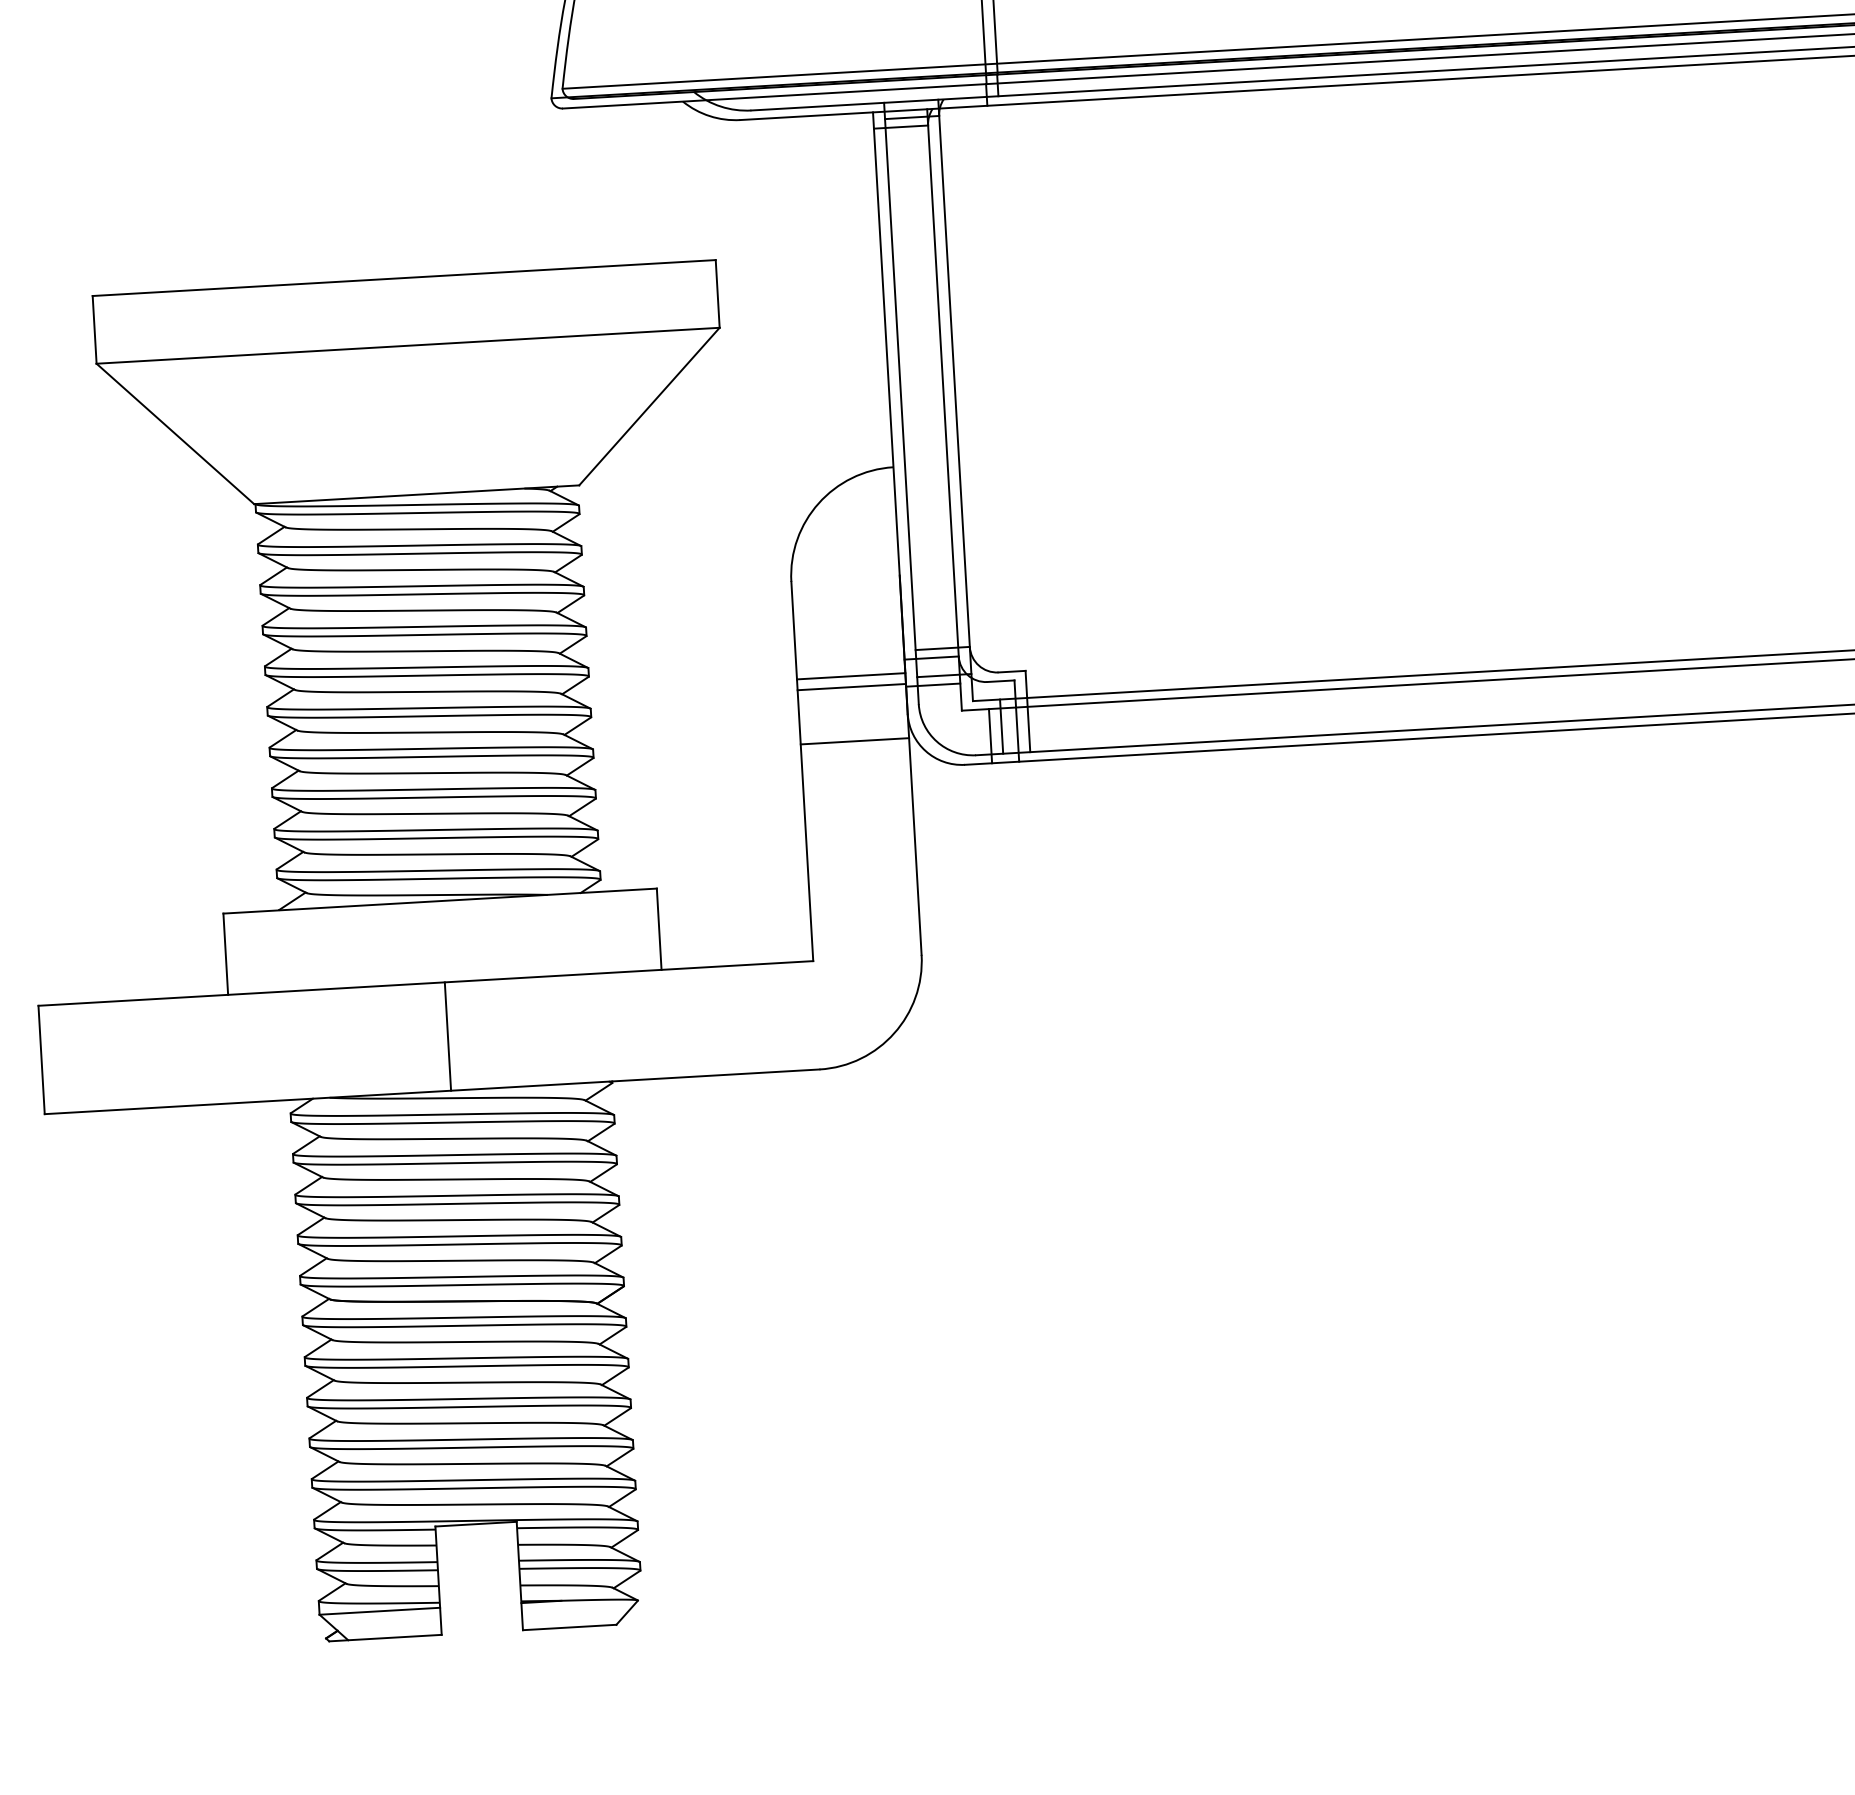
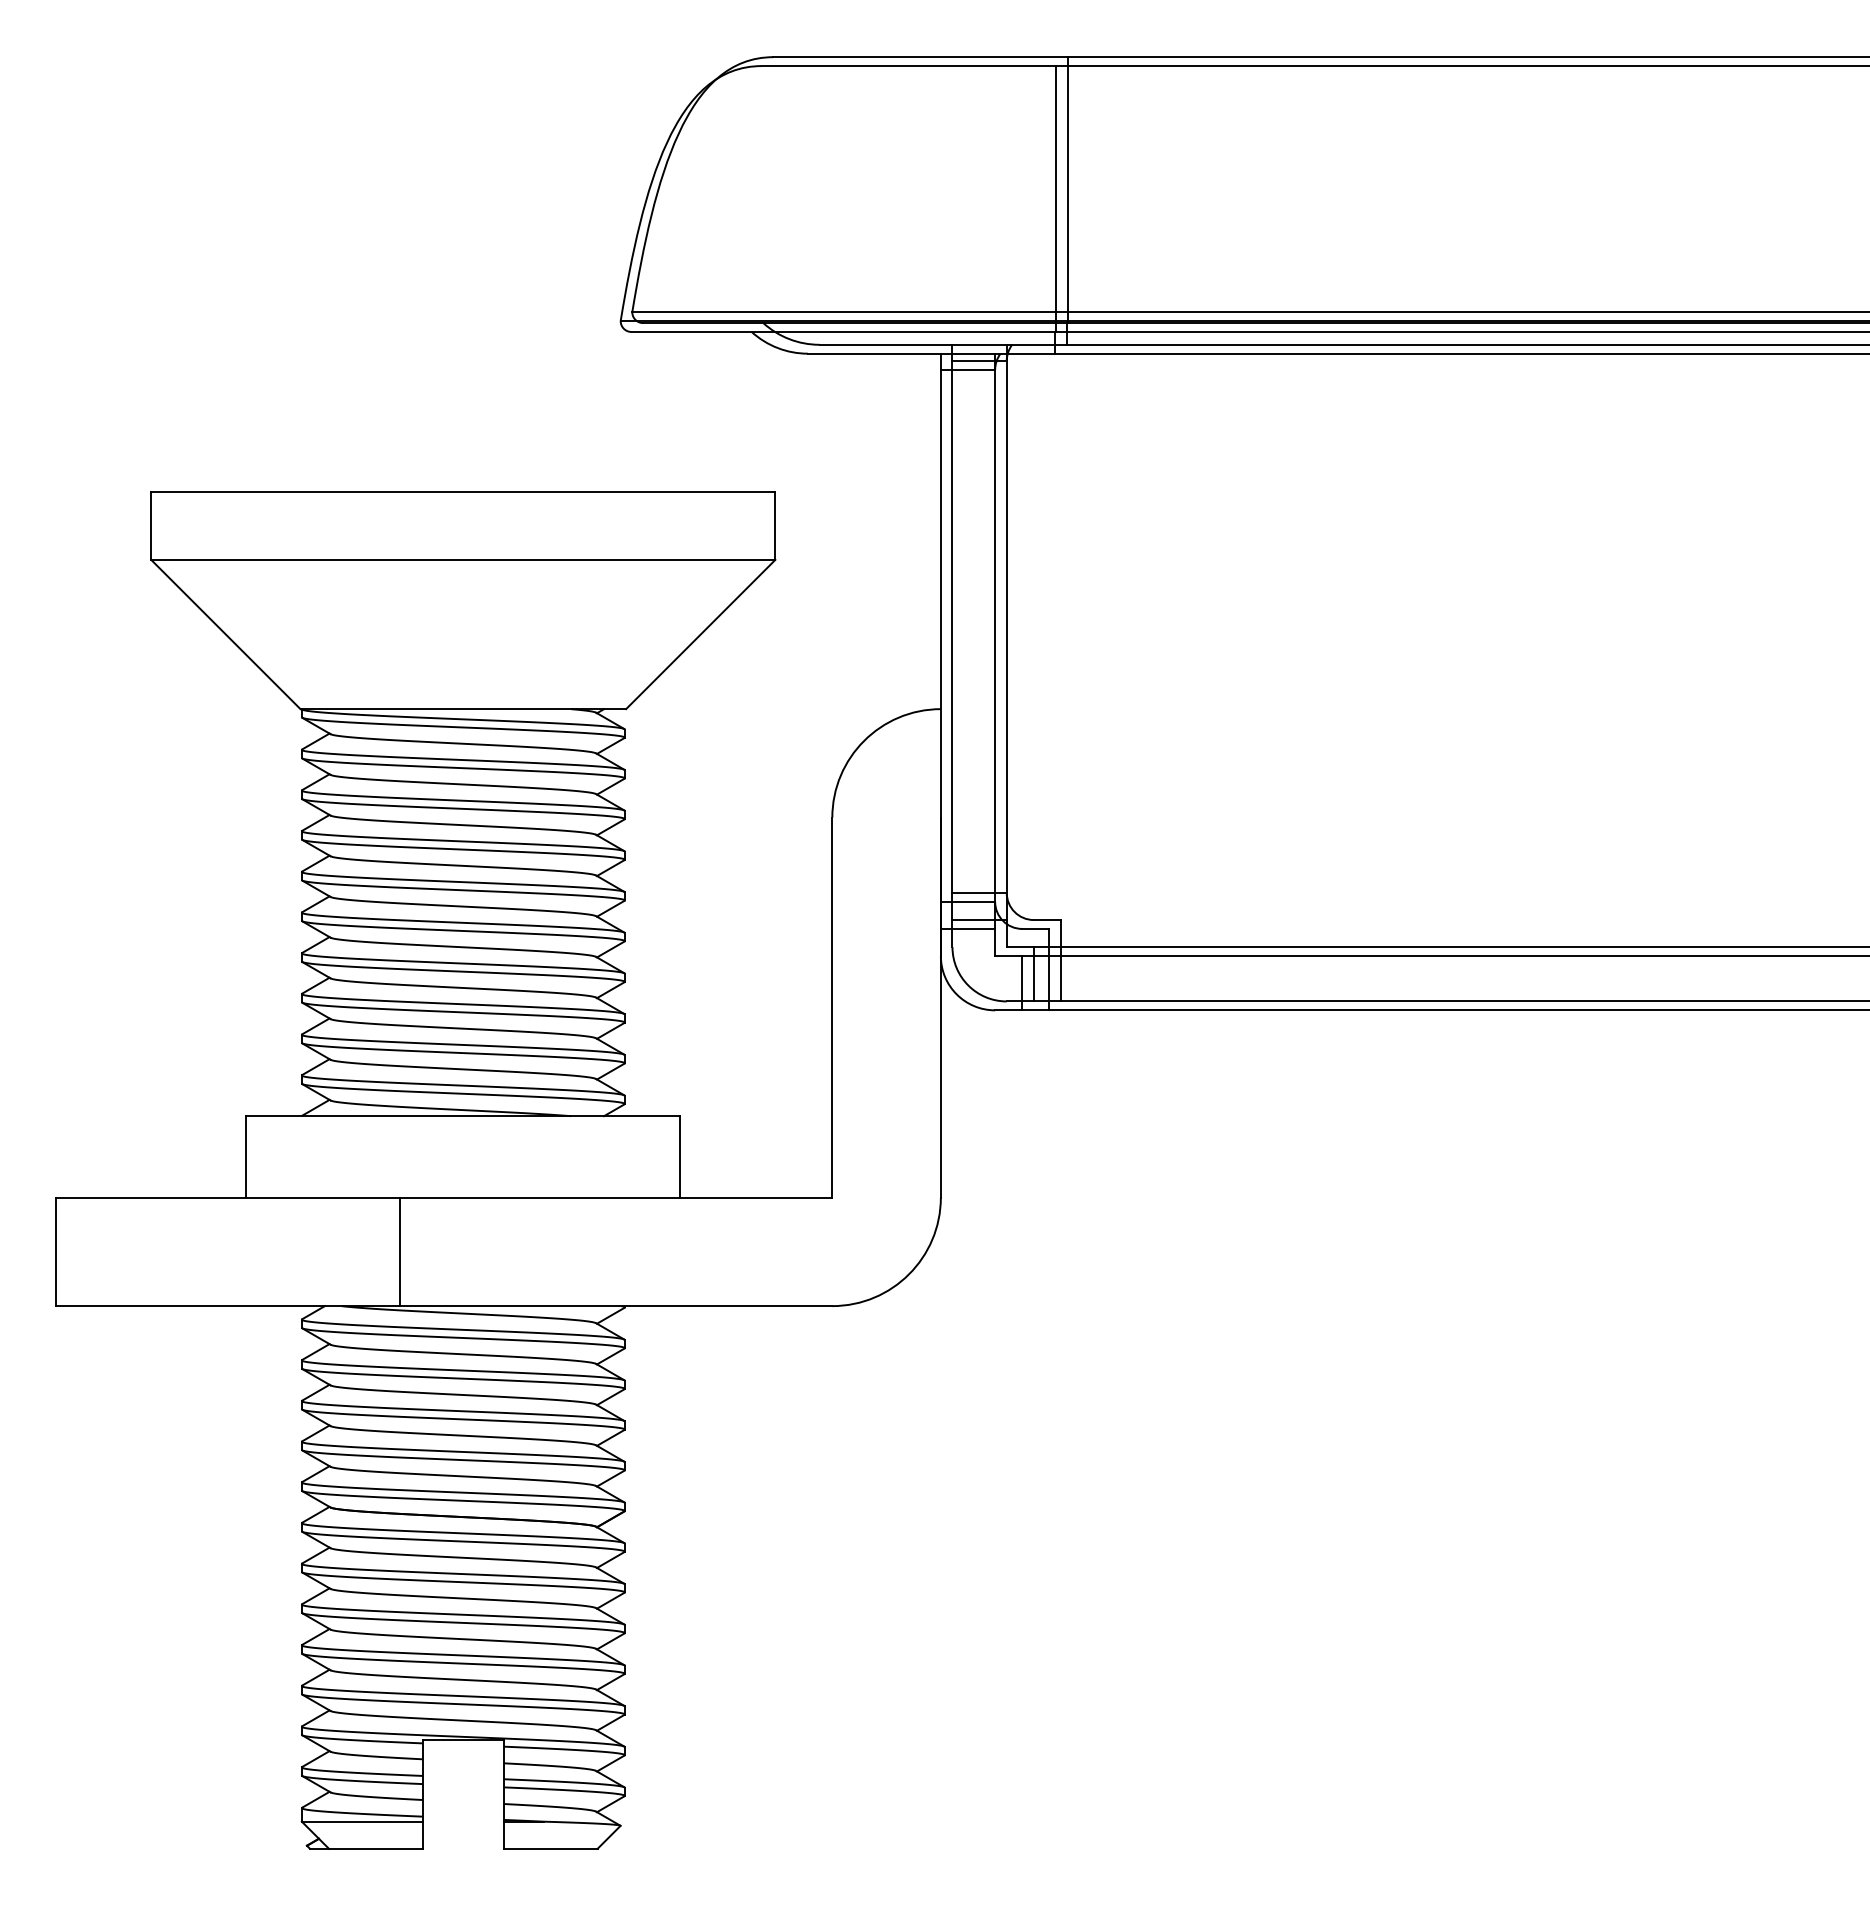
line: (851, 676) -> (886, 915), removed
line: (851, 687) -> (886, 926), removed
line: (854, 741) -> (886, 980), removed
line: (448, 1036) -> (400, 1251), moved

